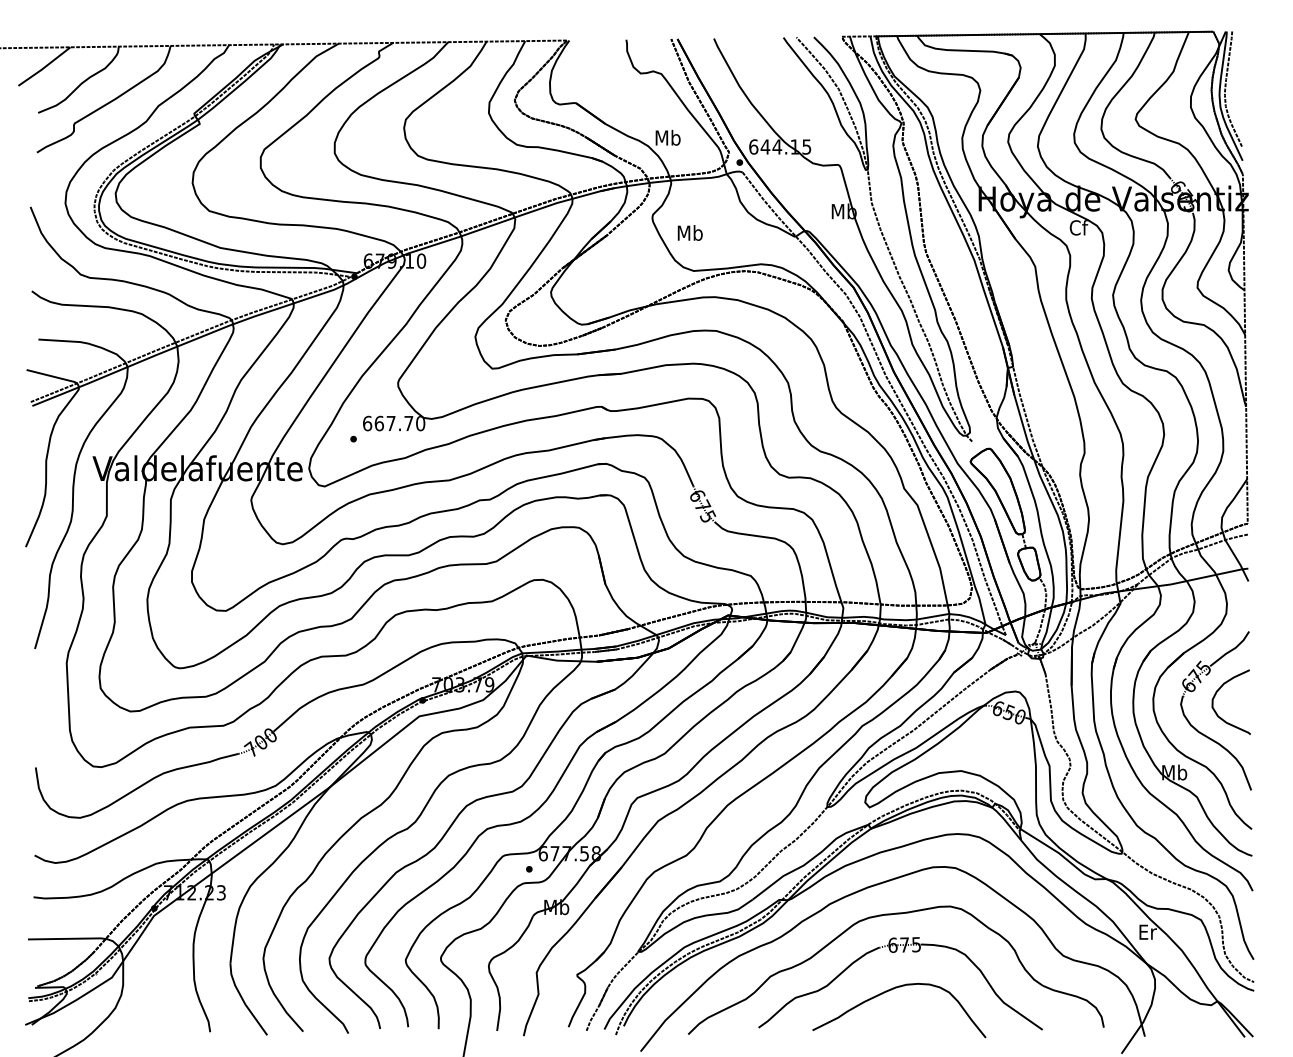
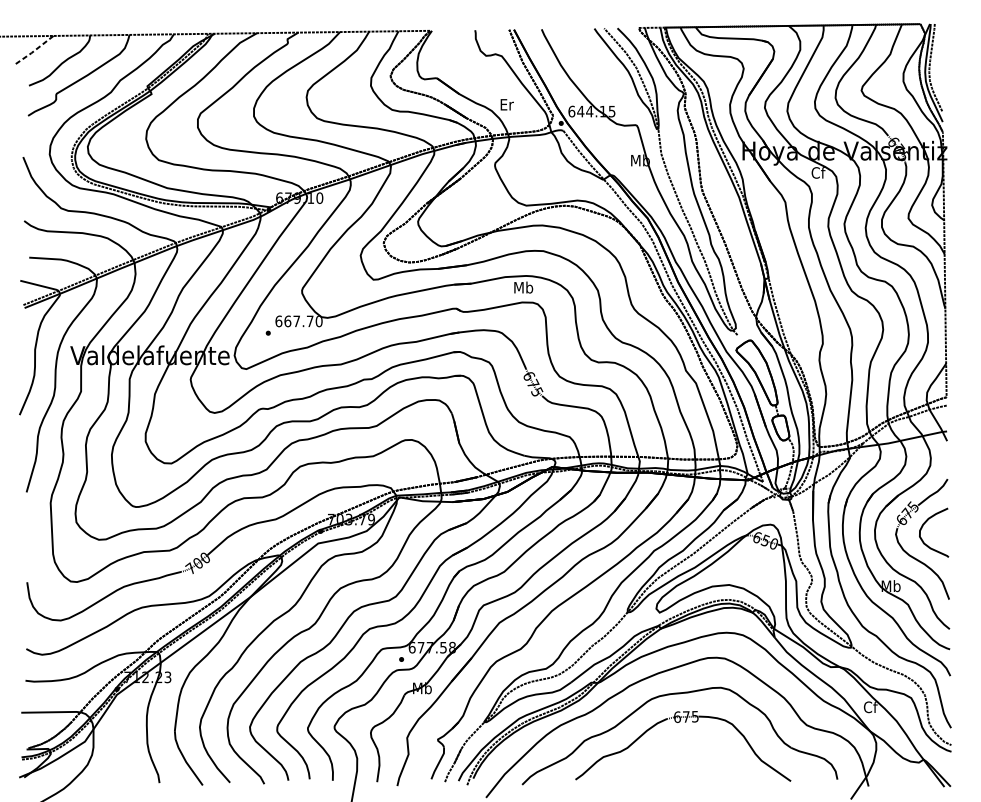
line: (43, 68) -> (33, 52), solid -> dashed
text: (667, 137) -> (506, 104), Mb -> Er
text: (689, 232) -> (523, 287), moved
text: (1147, 931) -> (870, 706), Er -> Cf
curve: (889, 991) -> (674, 752), removed

